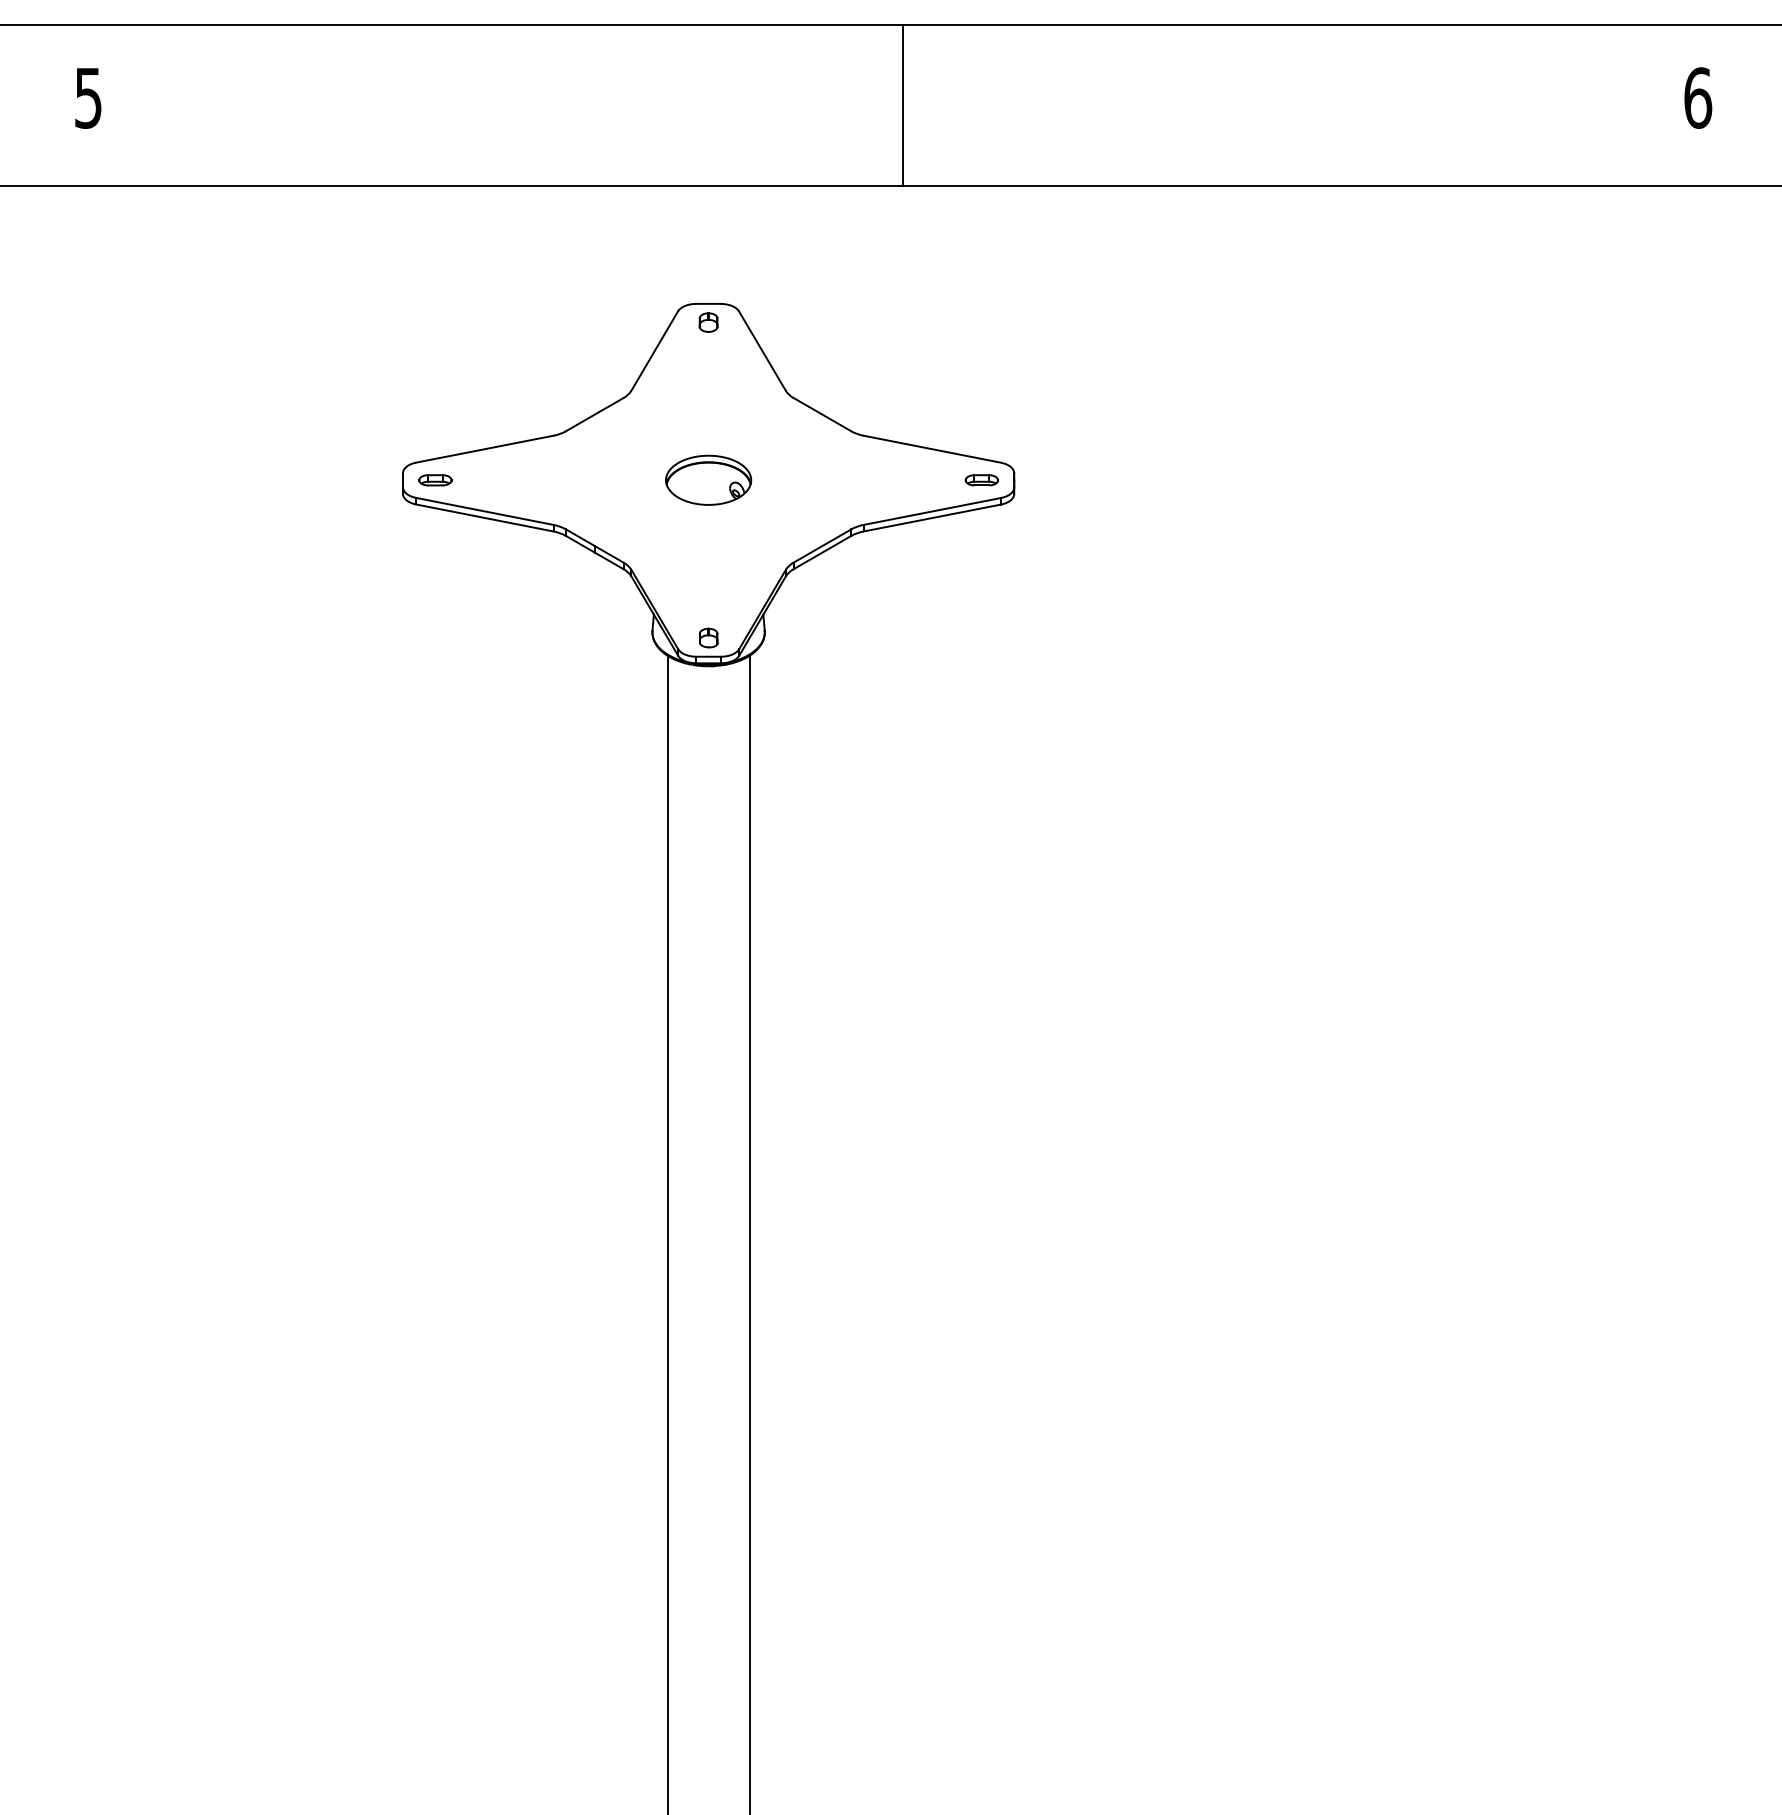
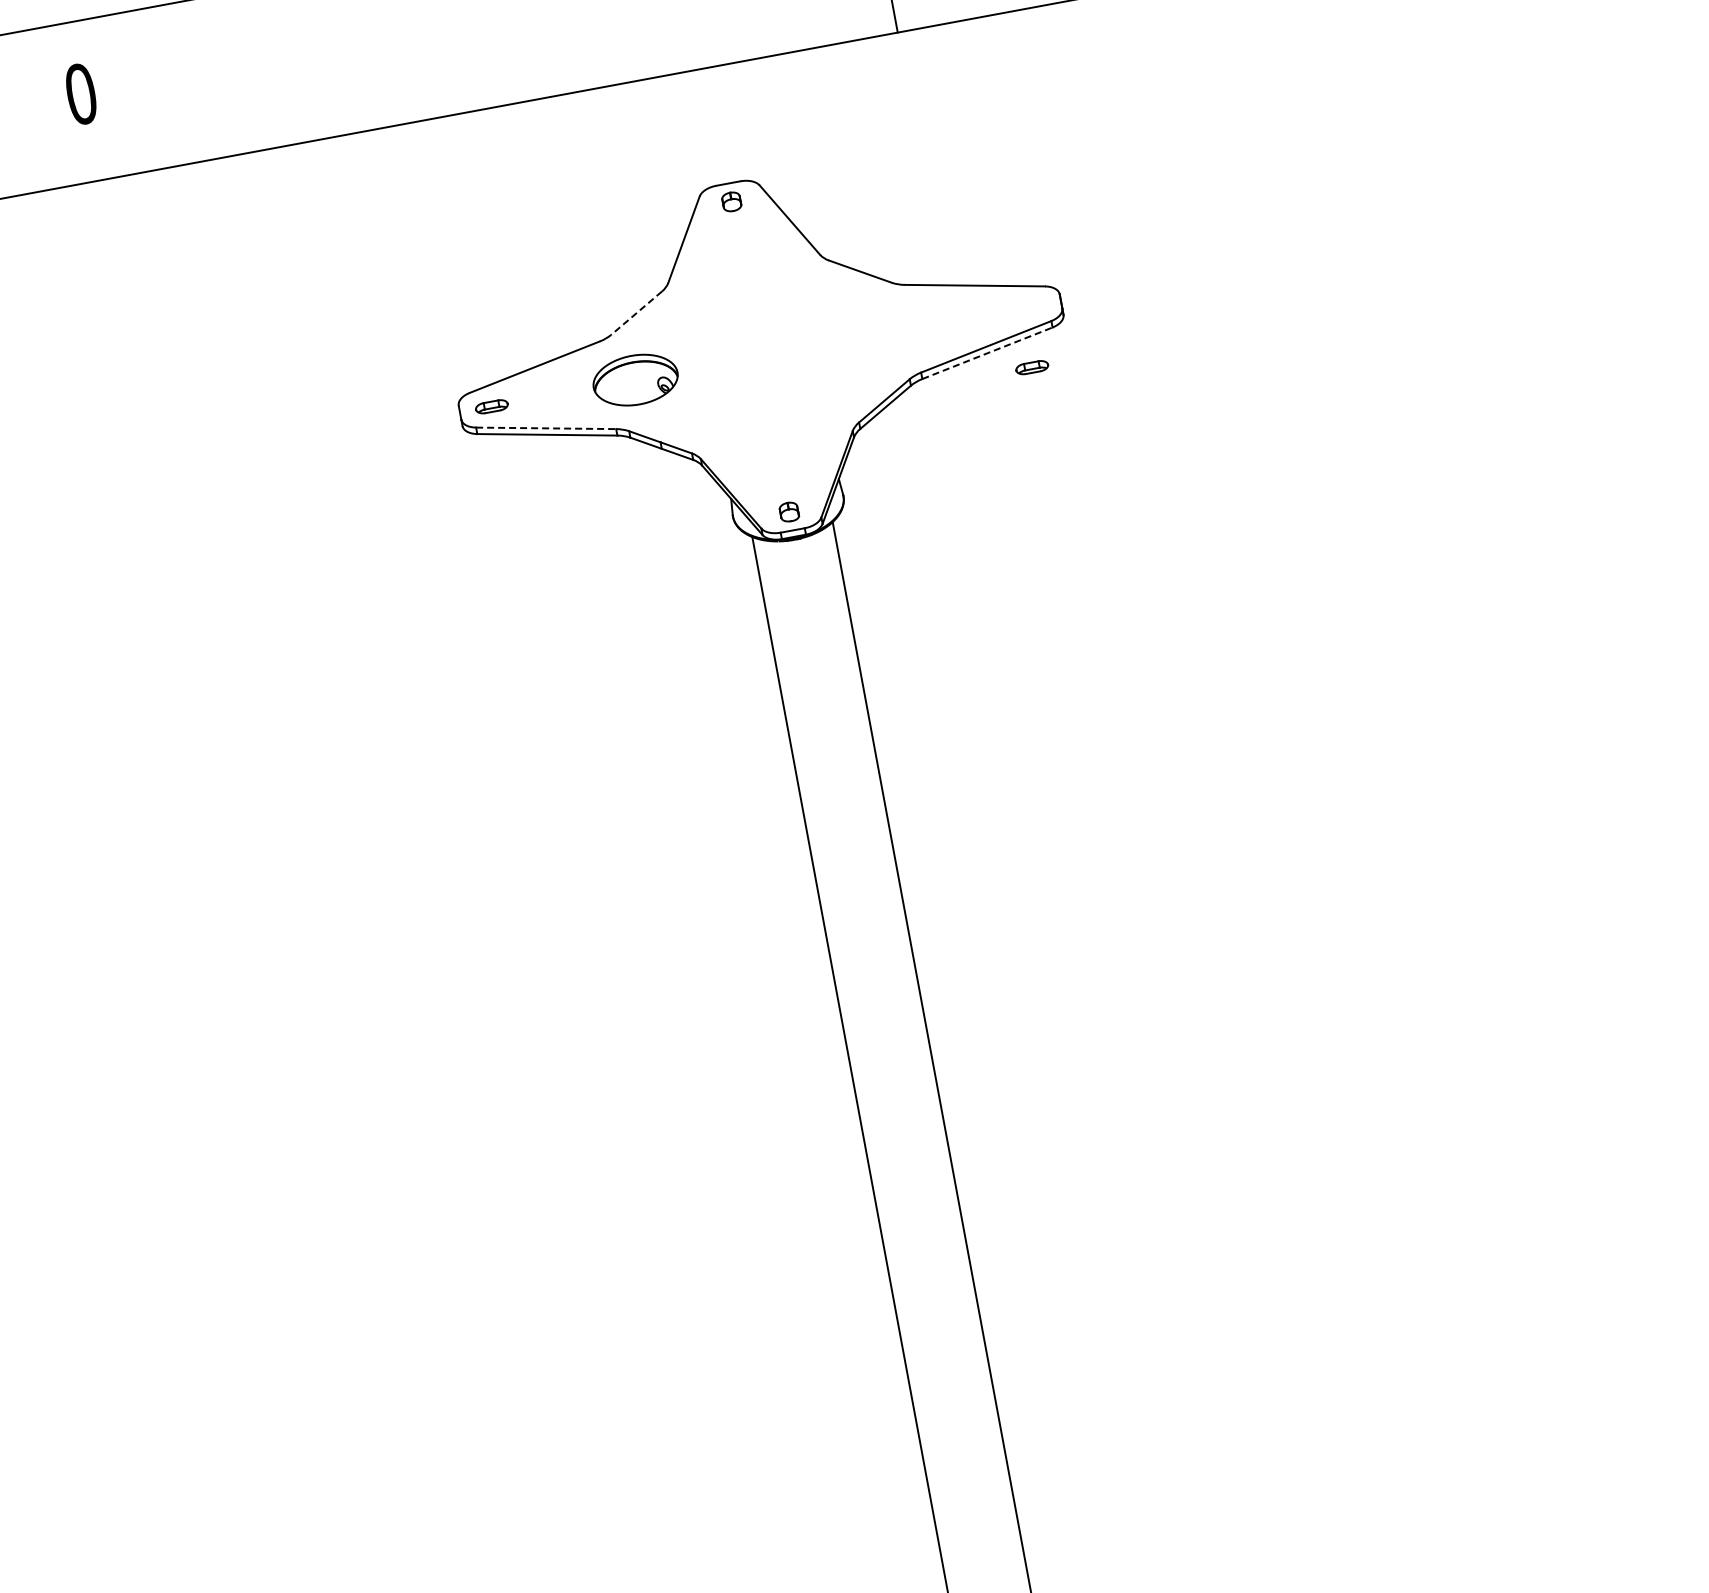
text: (88, 97) -> (81, 93), 5 -> 0
line: (594, 414) -> (636, 313), solid -> dashed
part: (708, 479) -> (635, 379), moved
part: (981, 480) -> (1031, 367), moved
line: (485, 511) -> (546, 428), solid -> dashed
line: (932, 517) -> (987, 352), solid -> dashed

